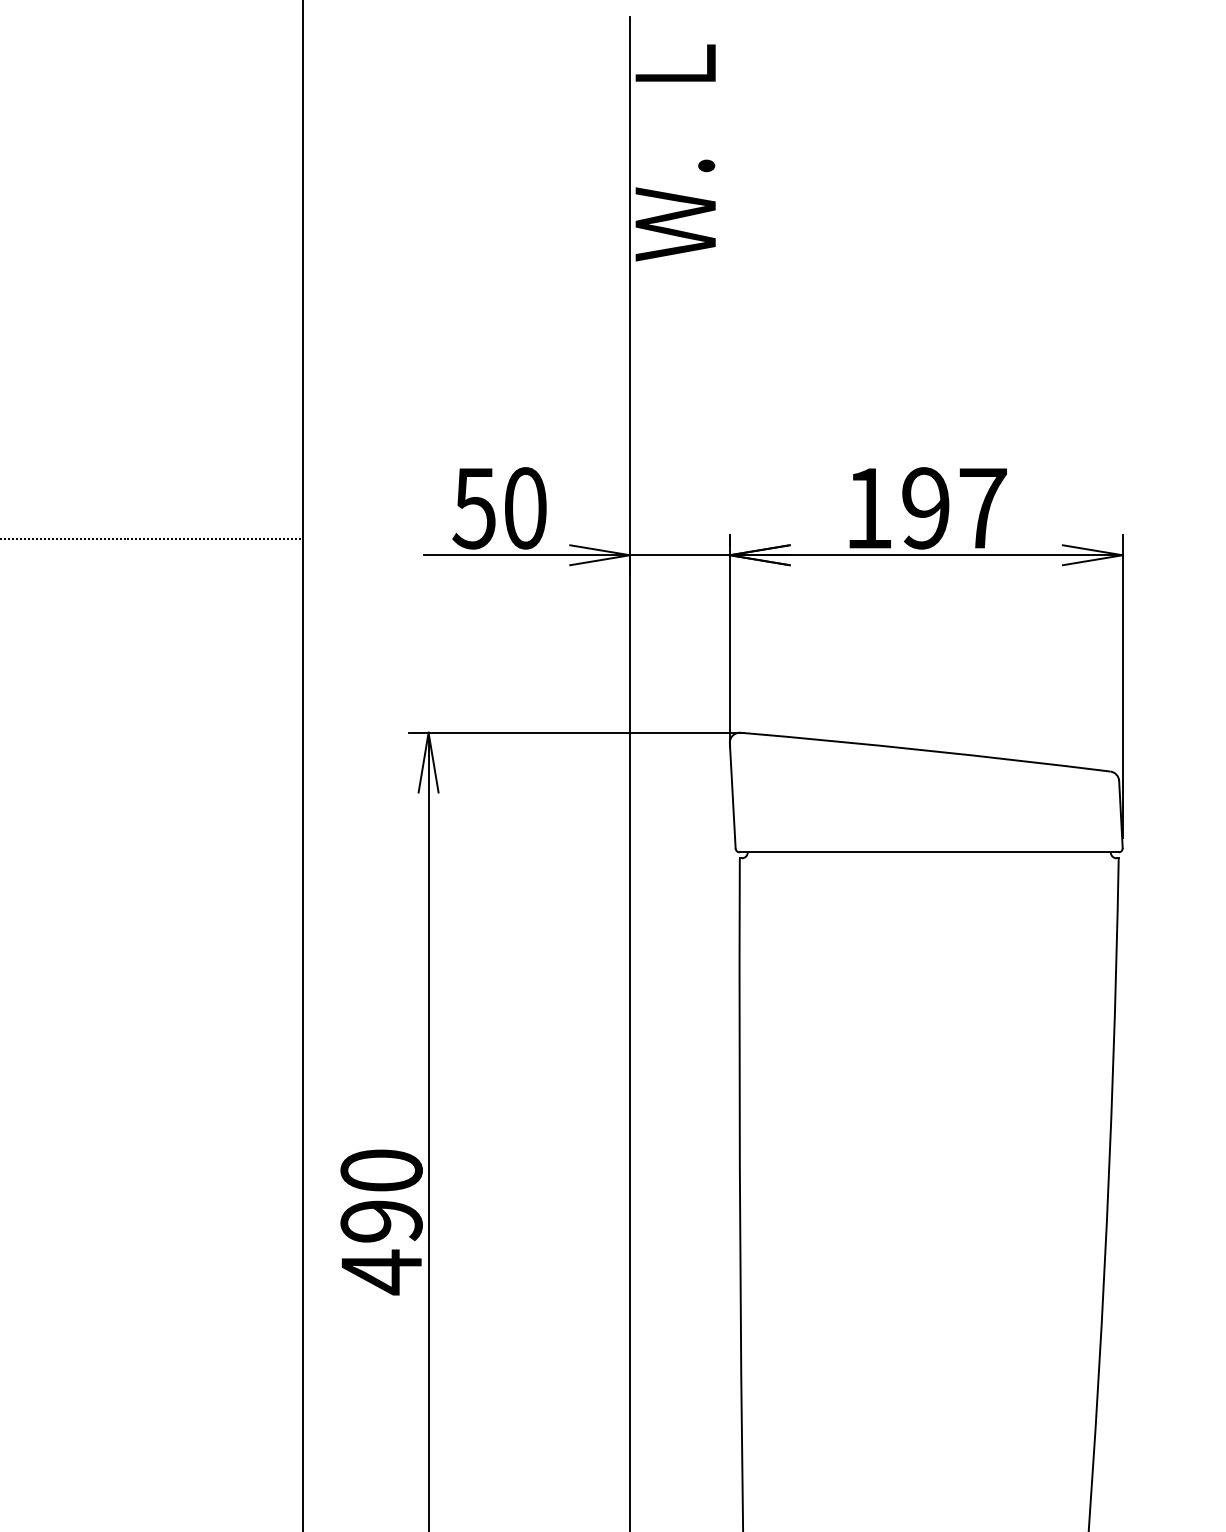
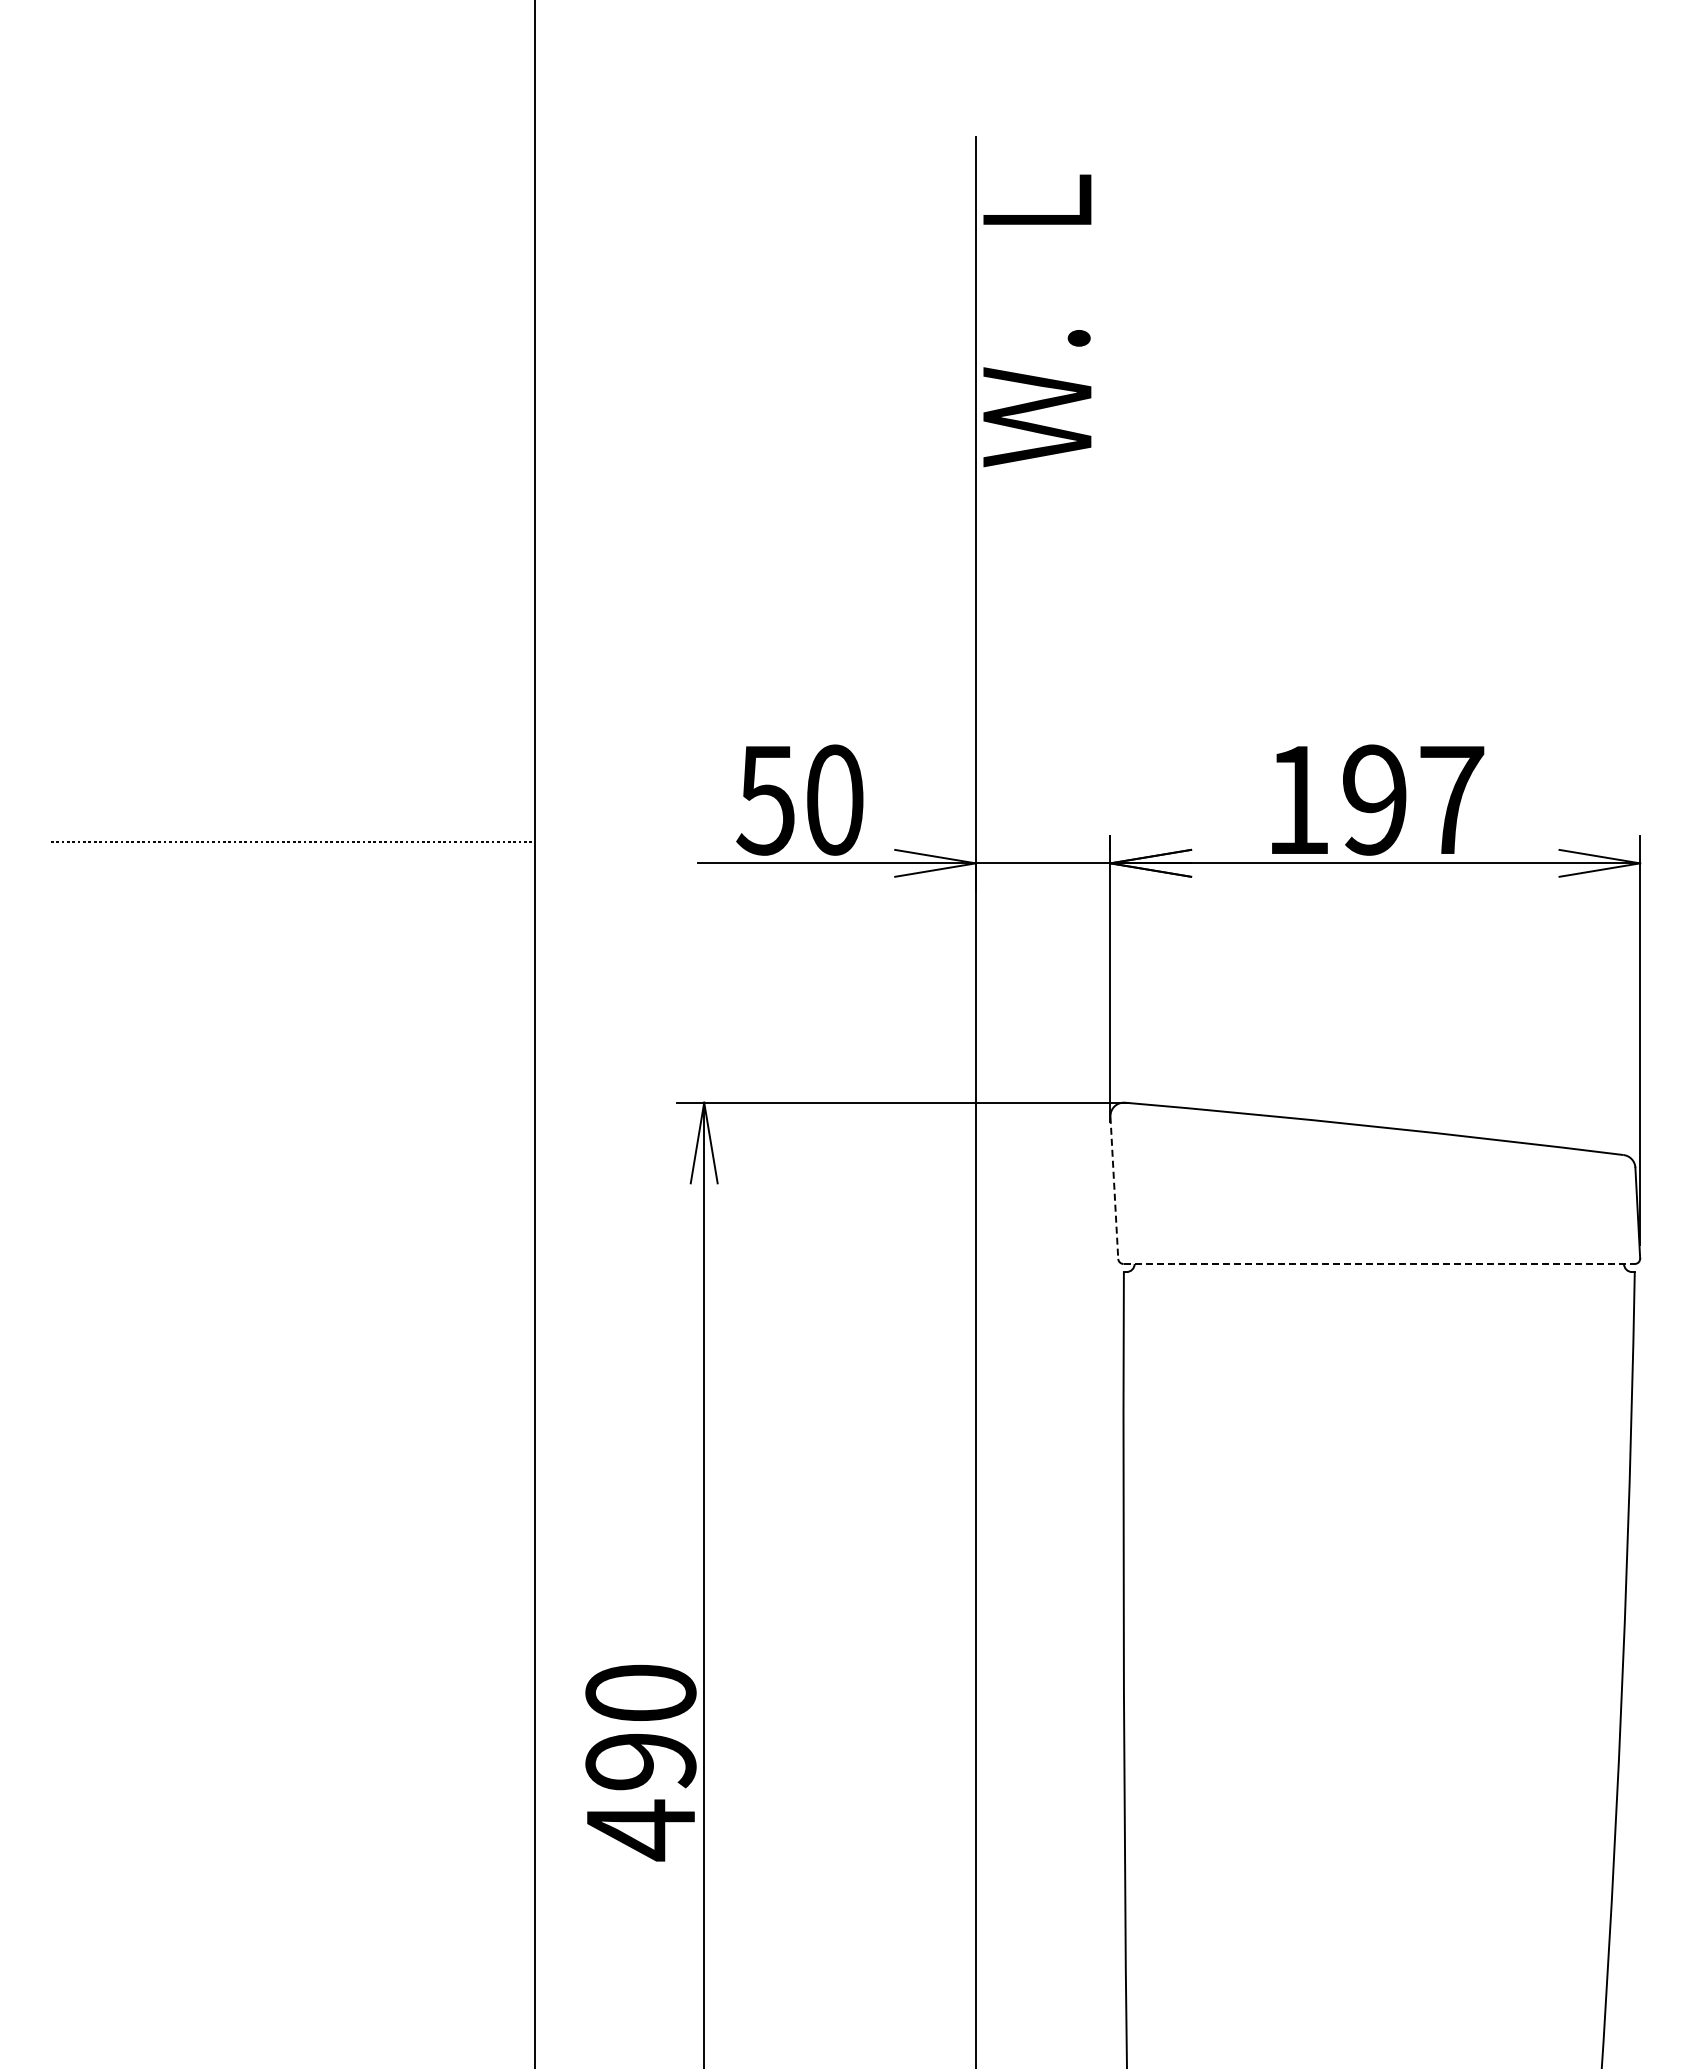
line: (732, 796) -> (1114, 1188), solid -> dashed
line: (929, 852) -> (1379, 1264), solid -> dashed

